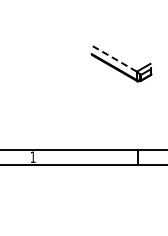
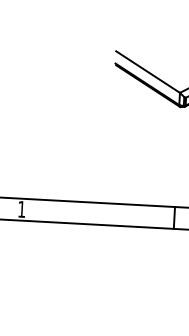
line: (113, 58) -> (146, 71), dashed -> solid

